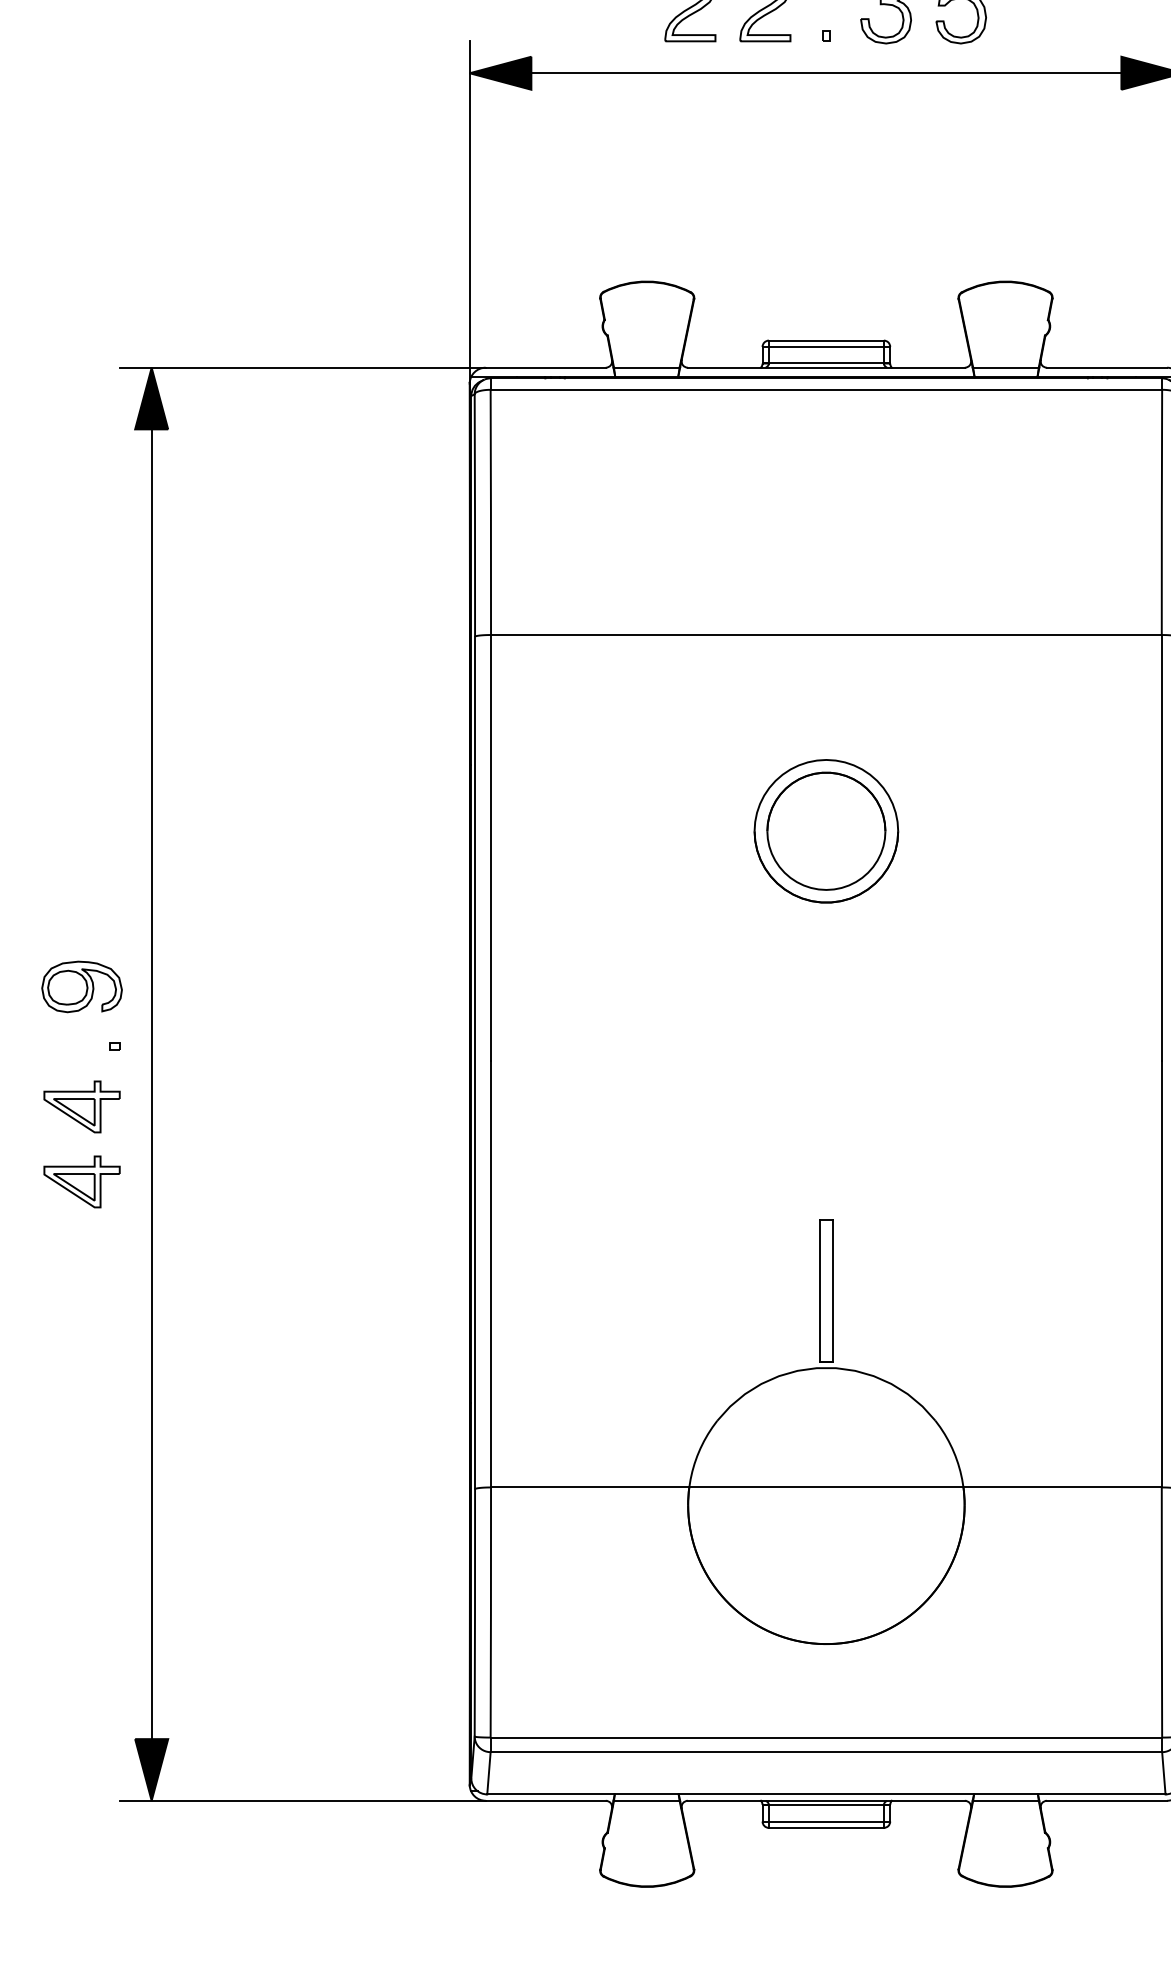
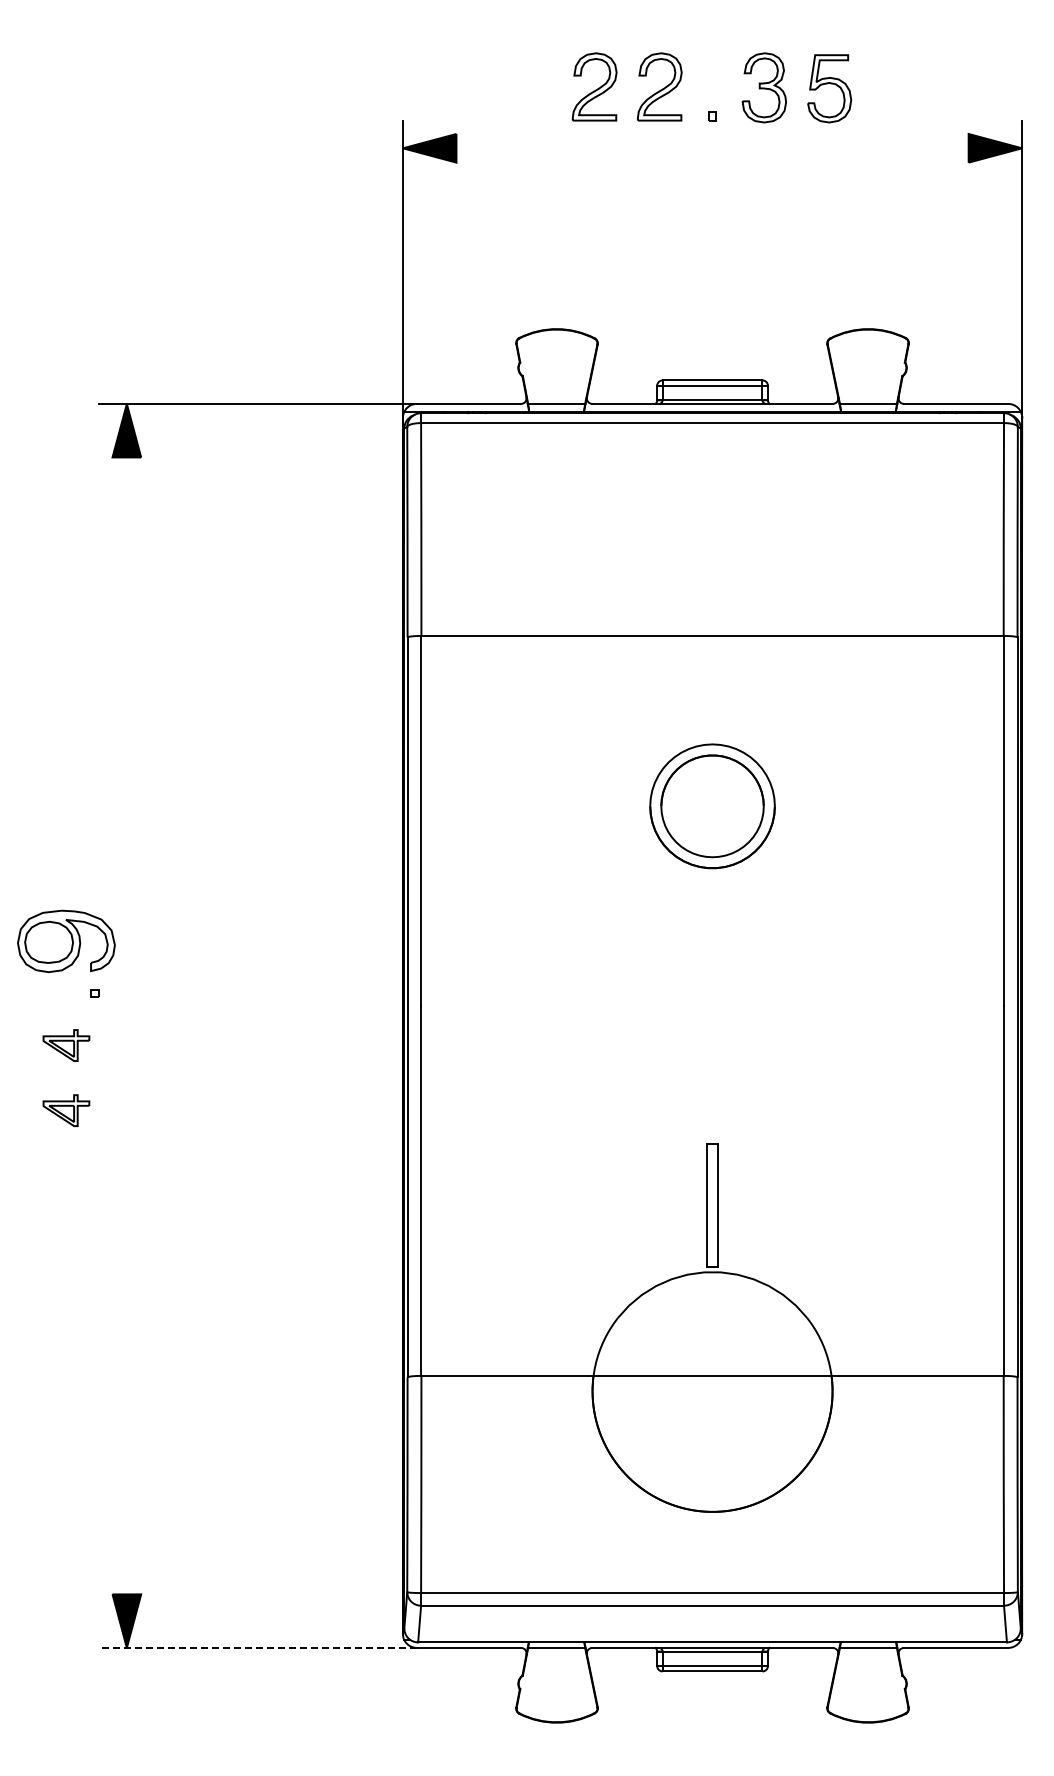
line: (826, 73) -> (712, 148), removed
part: (82, 987) -> (66, 941), size x1.4
line: (151, 1083) -> (126, 1025), removed
part: (82, 1106) -> (66, 1045), size x0.7
part: (82, 1181) -> (66, 1110), size x0.7
line: (302, 1800) -> (257, 1647), solid -> dashed

